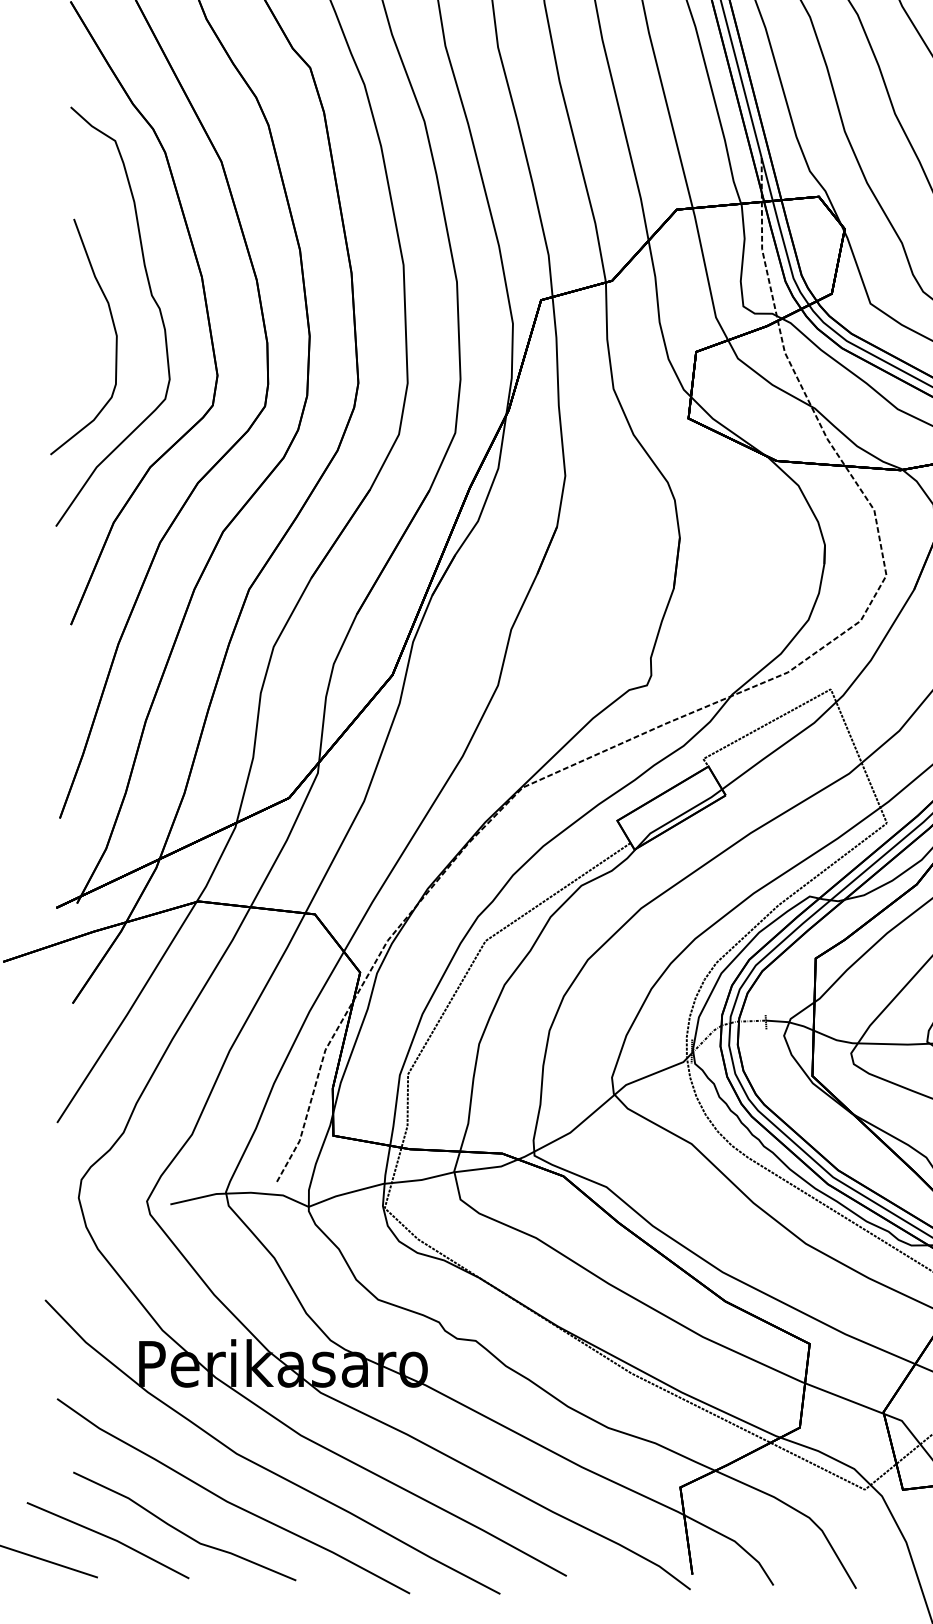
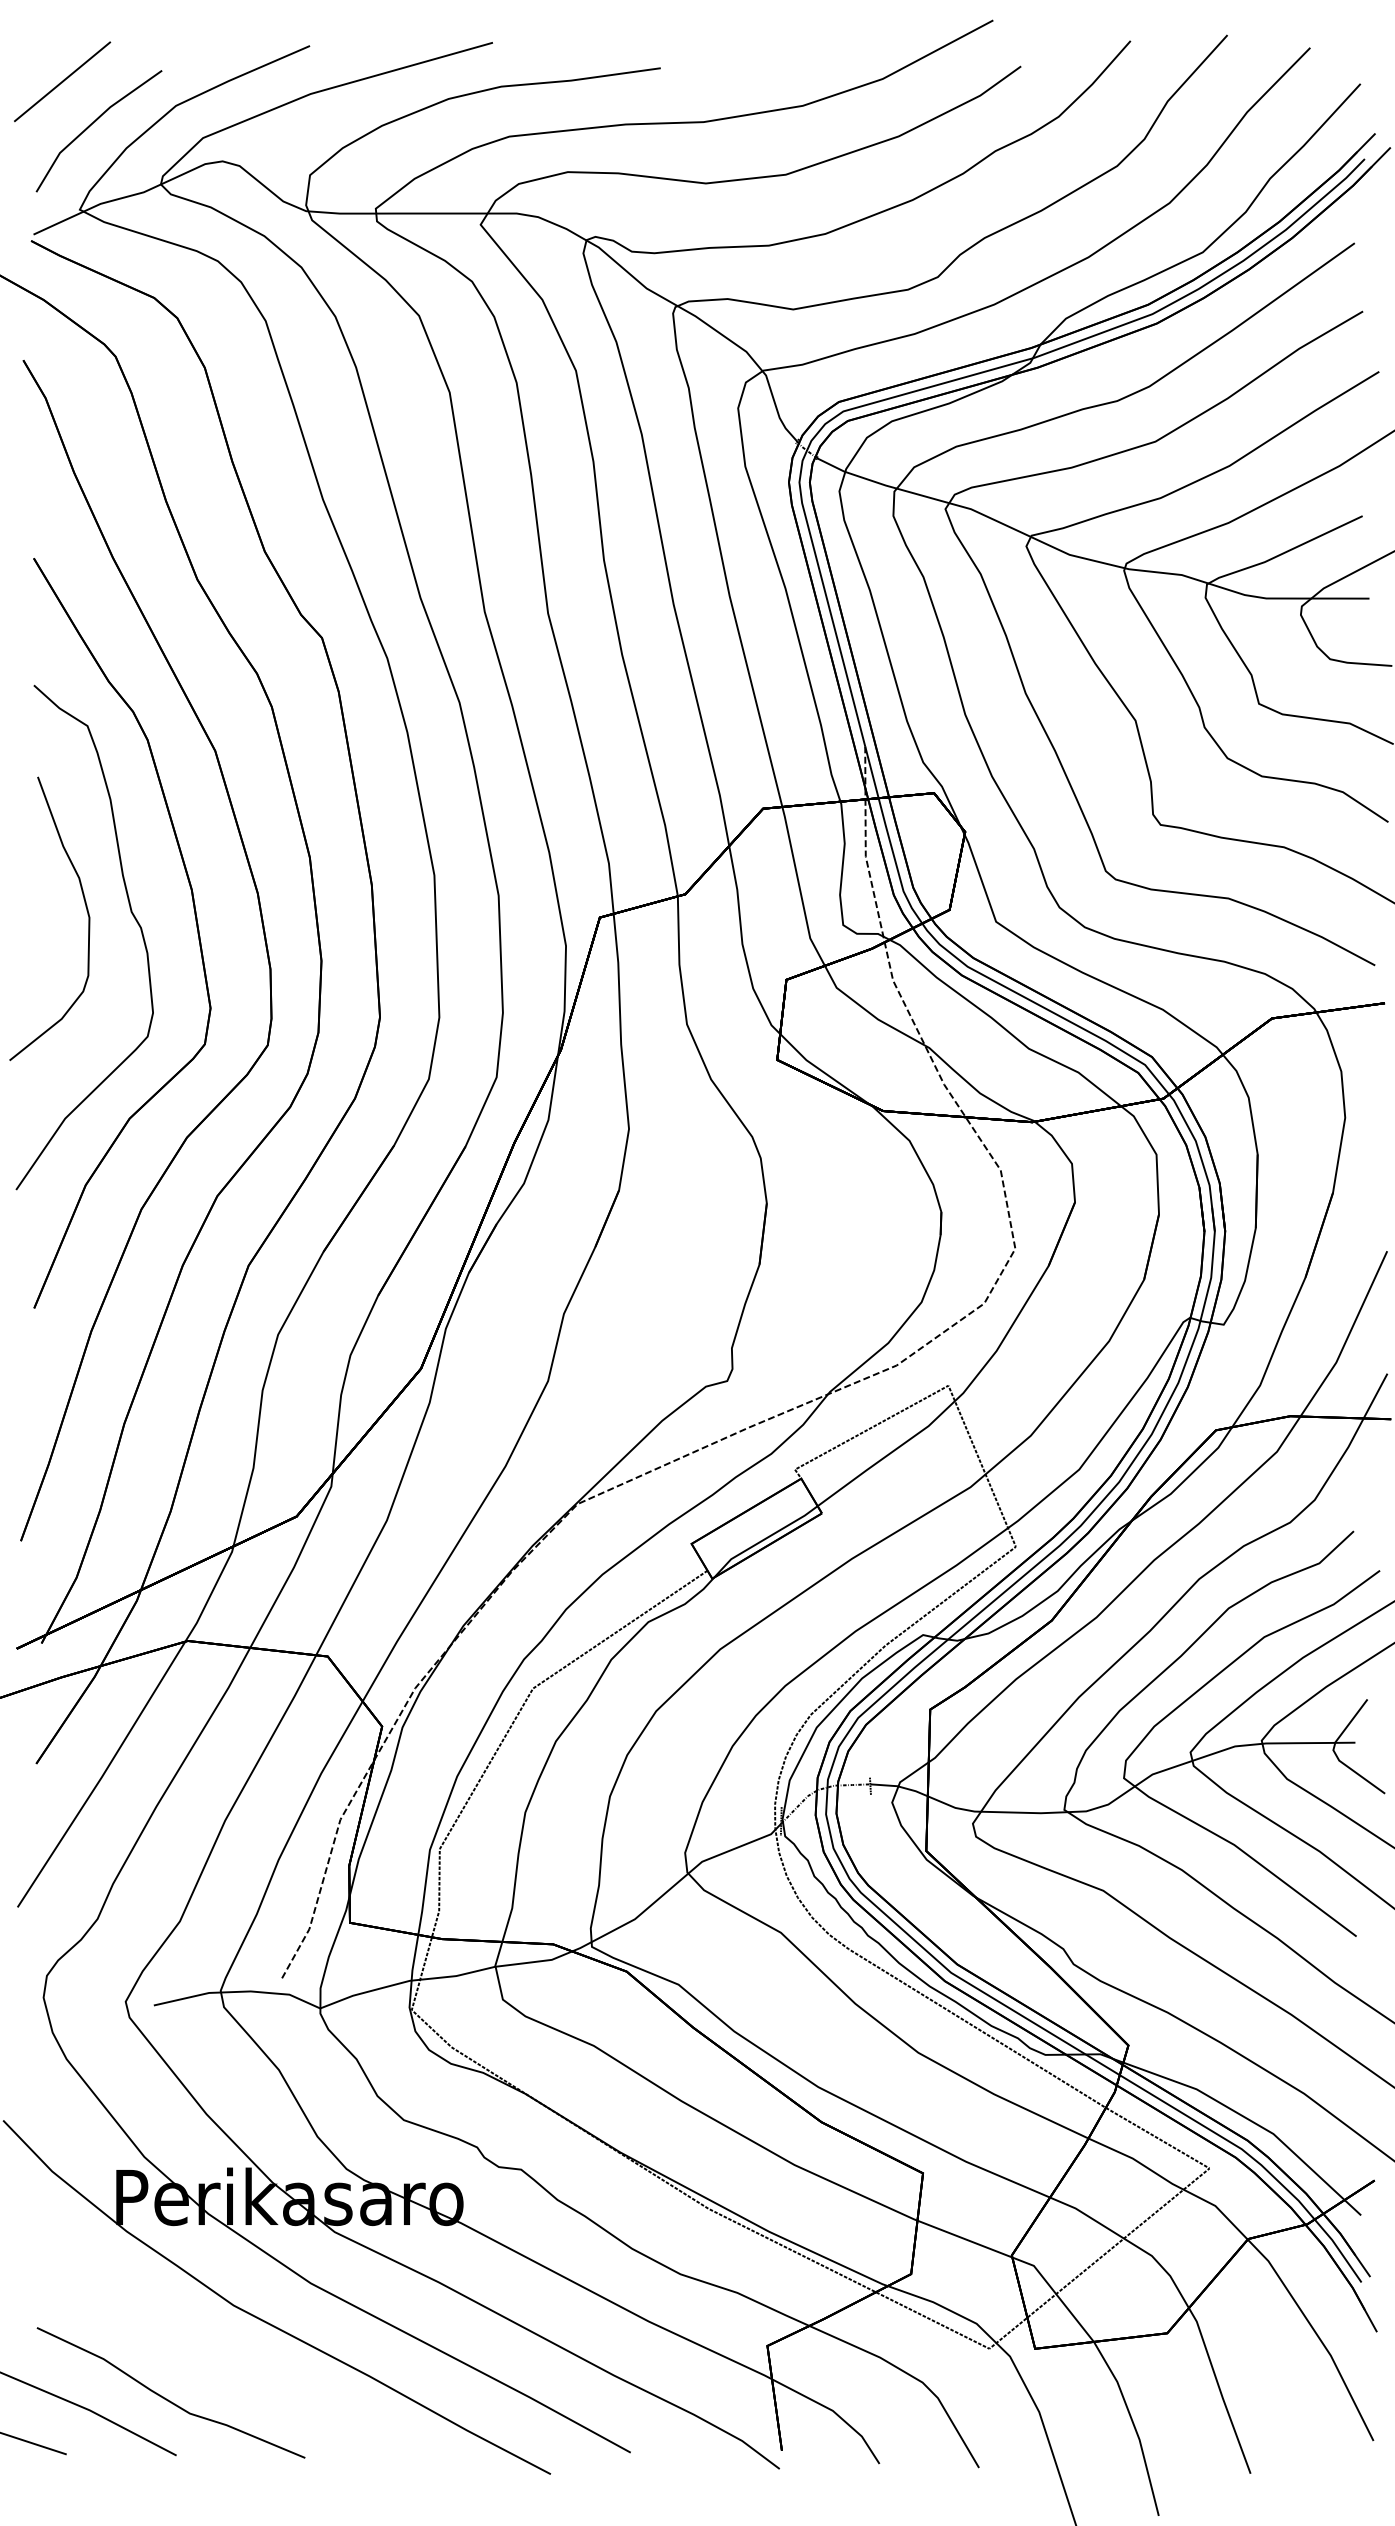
curve: (113, 327) -> (85, 907), moved
curve: (229, 1502) -> (225, 2363), removed

